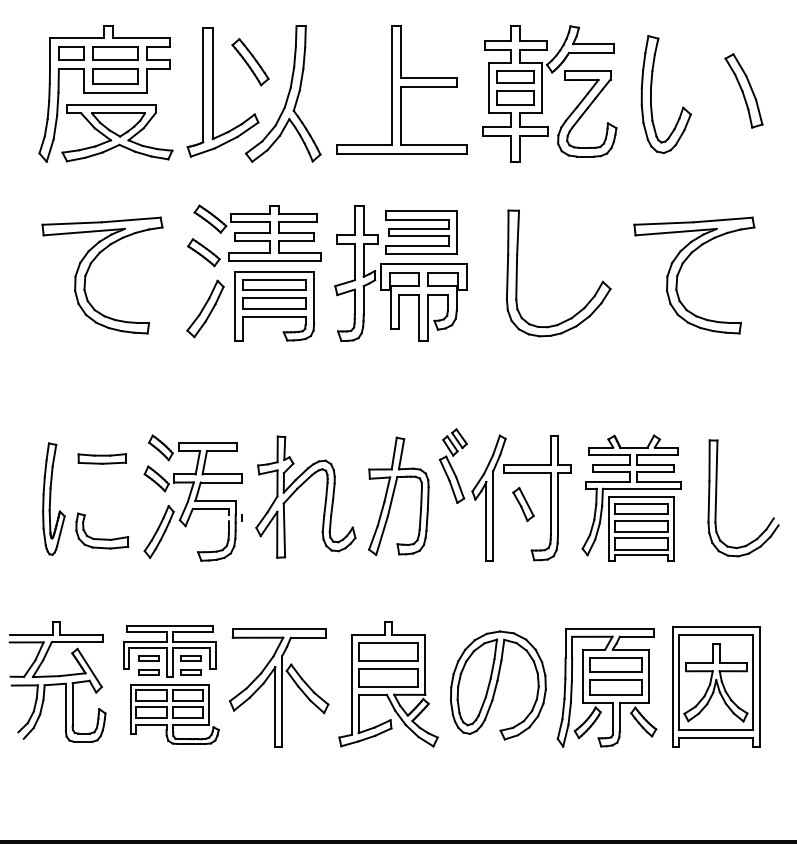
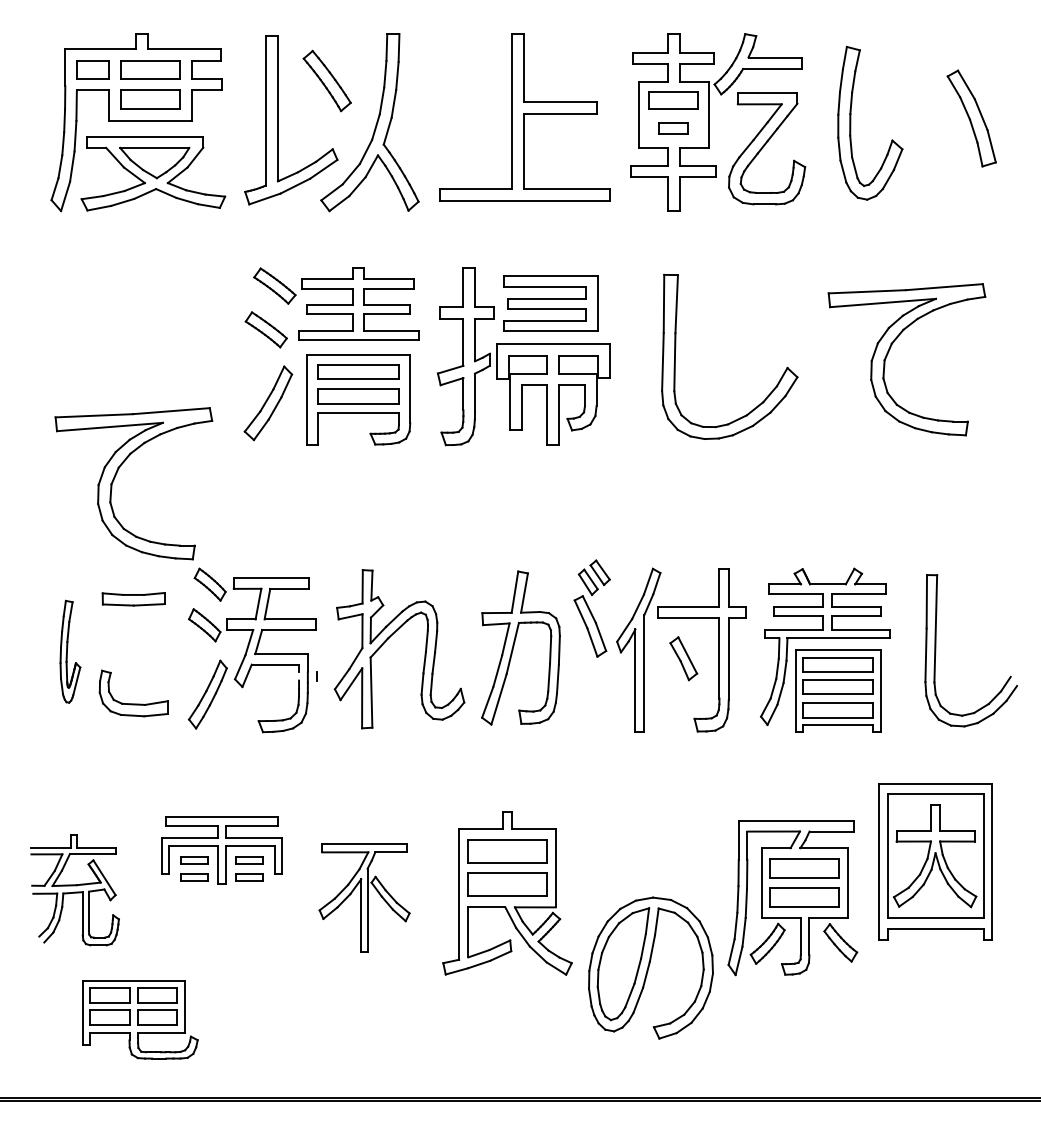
part: (515, 97) -> (673, 127), size x0.6
part: (89, 269) -> (116, 475), moved
part: (53, 498) -> (70, 651), size x0.7
part: (57, 681) -> (74, 890), size x0.7
part: (498, 684) -> (650, 967), moved
part: (716, 686) -> (935, 861), moved
part: (279, 687) -> (364, 897), size x0.7
part: (174, 714) -> (140, 1019), moved

